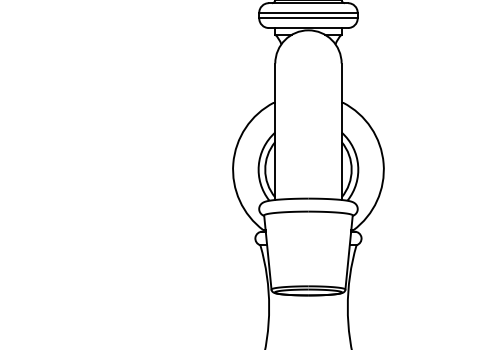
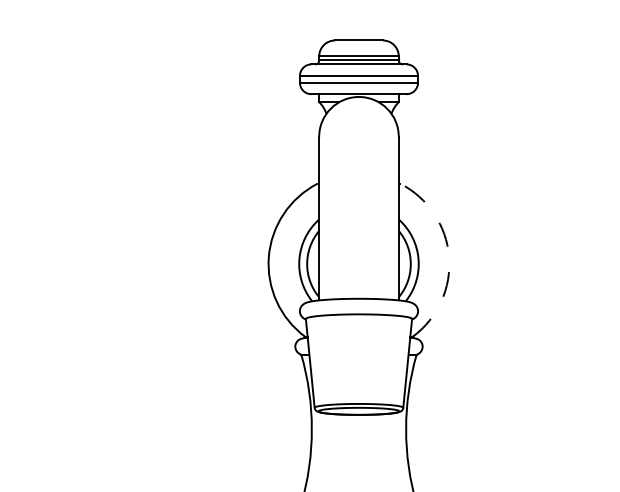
arc: (383, 163) -> (449, 256), solid -> dashed

